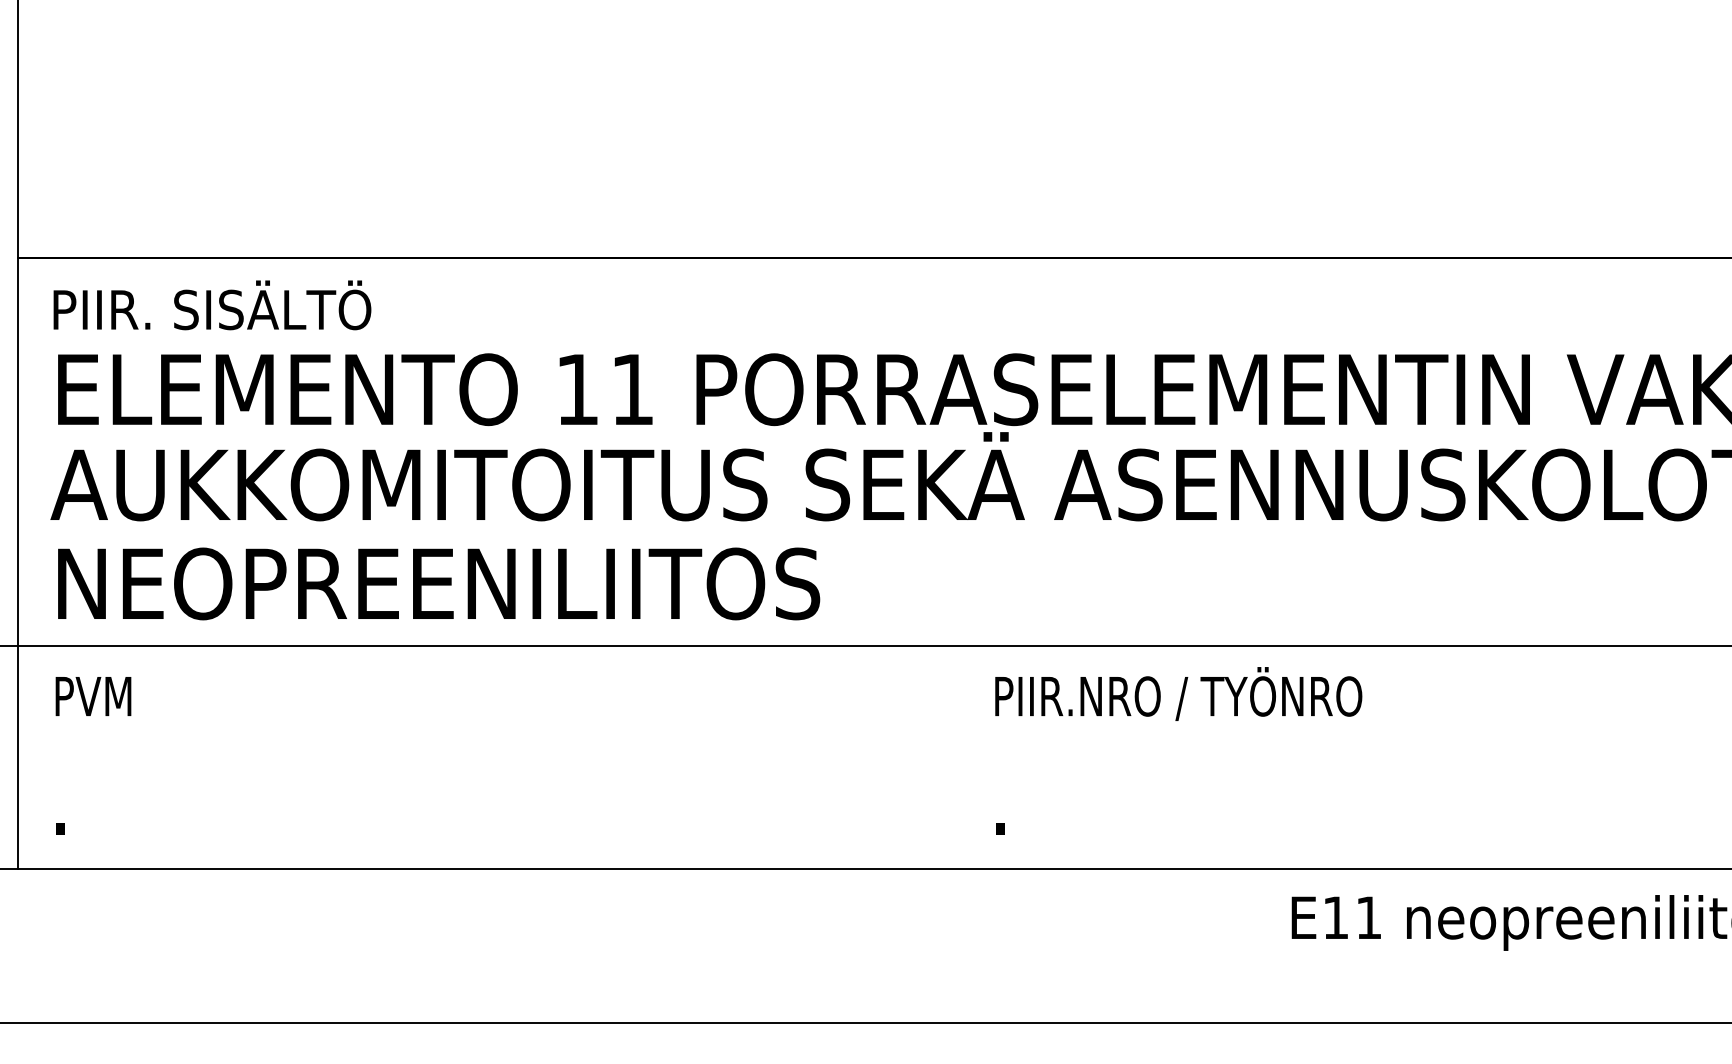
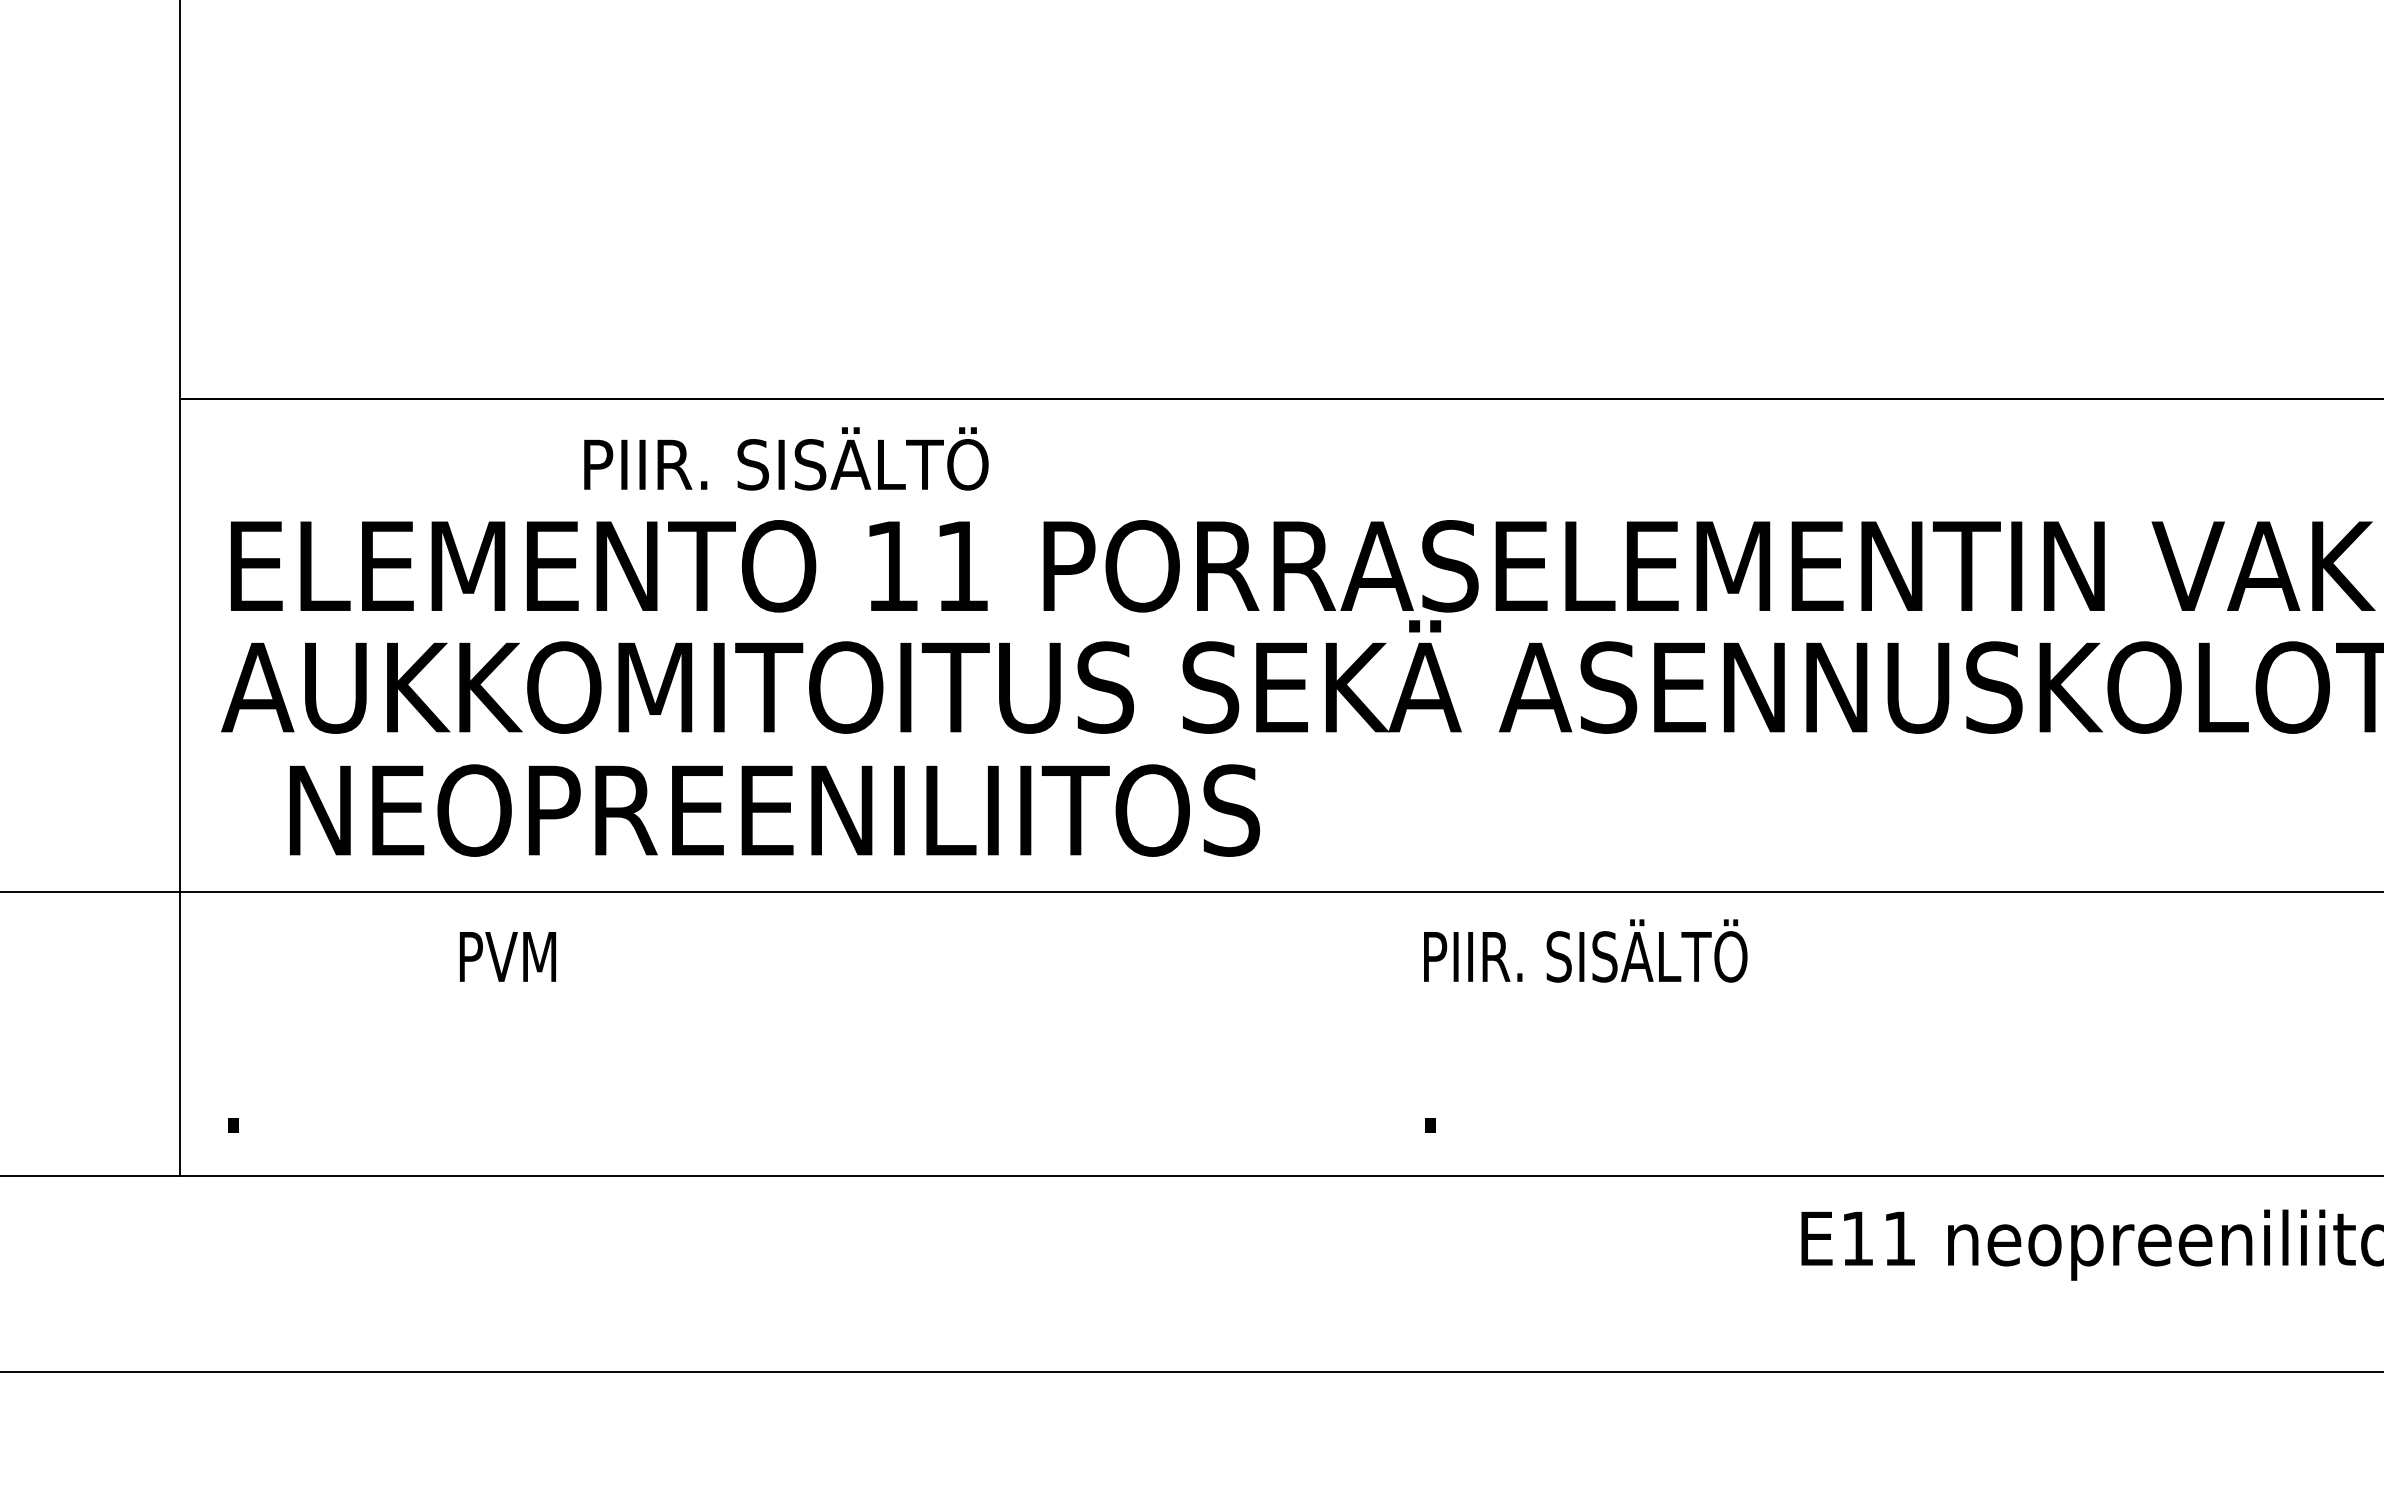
text: (212, 305) -> (786, 458), moved
text: (439, 583) -> (775, 810), moved
text: (1221, 693) -> (1711, 953), PIIR.NRO / TYÖNRO -> PIIR. SISÄLTÖ
text: (93, 696) -> (507, 956), moved

